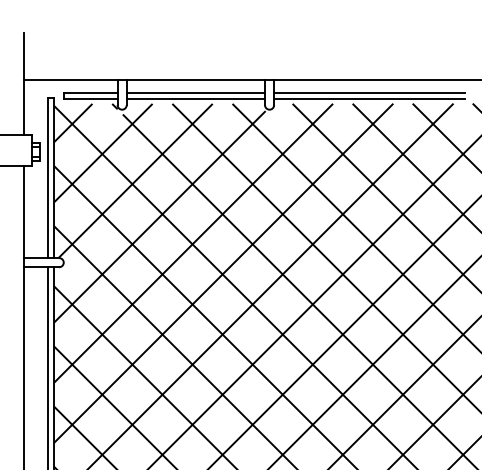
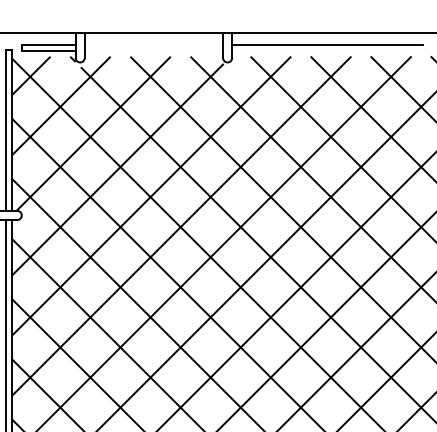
line: (195, 92) -> (153, 45), removed
line: (195, 98) -> (153, 51), removed
line: (369, 98) -> (327, 51), removed

